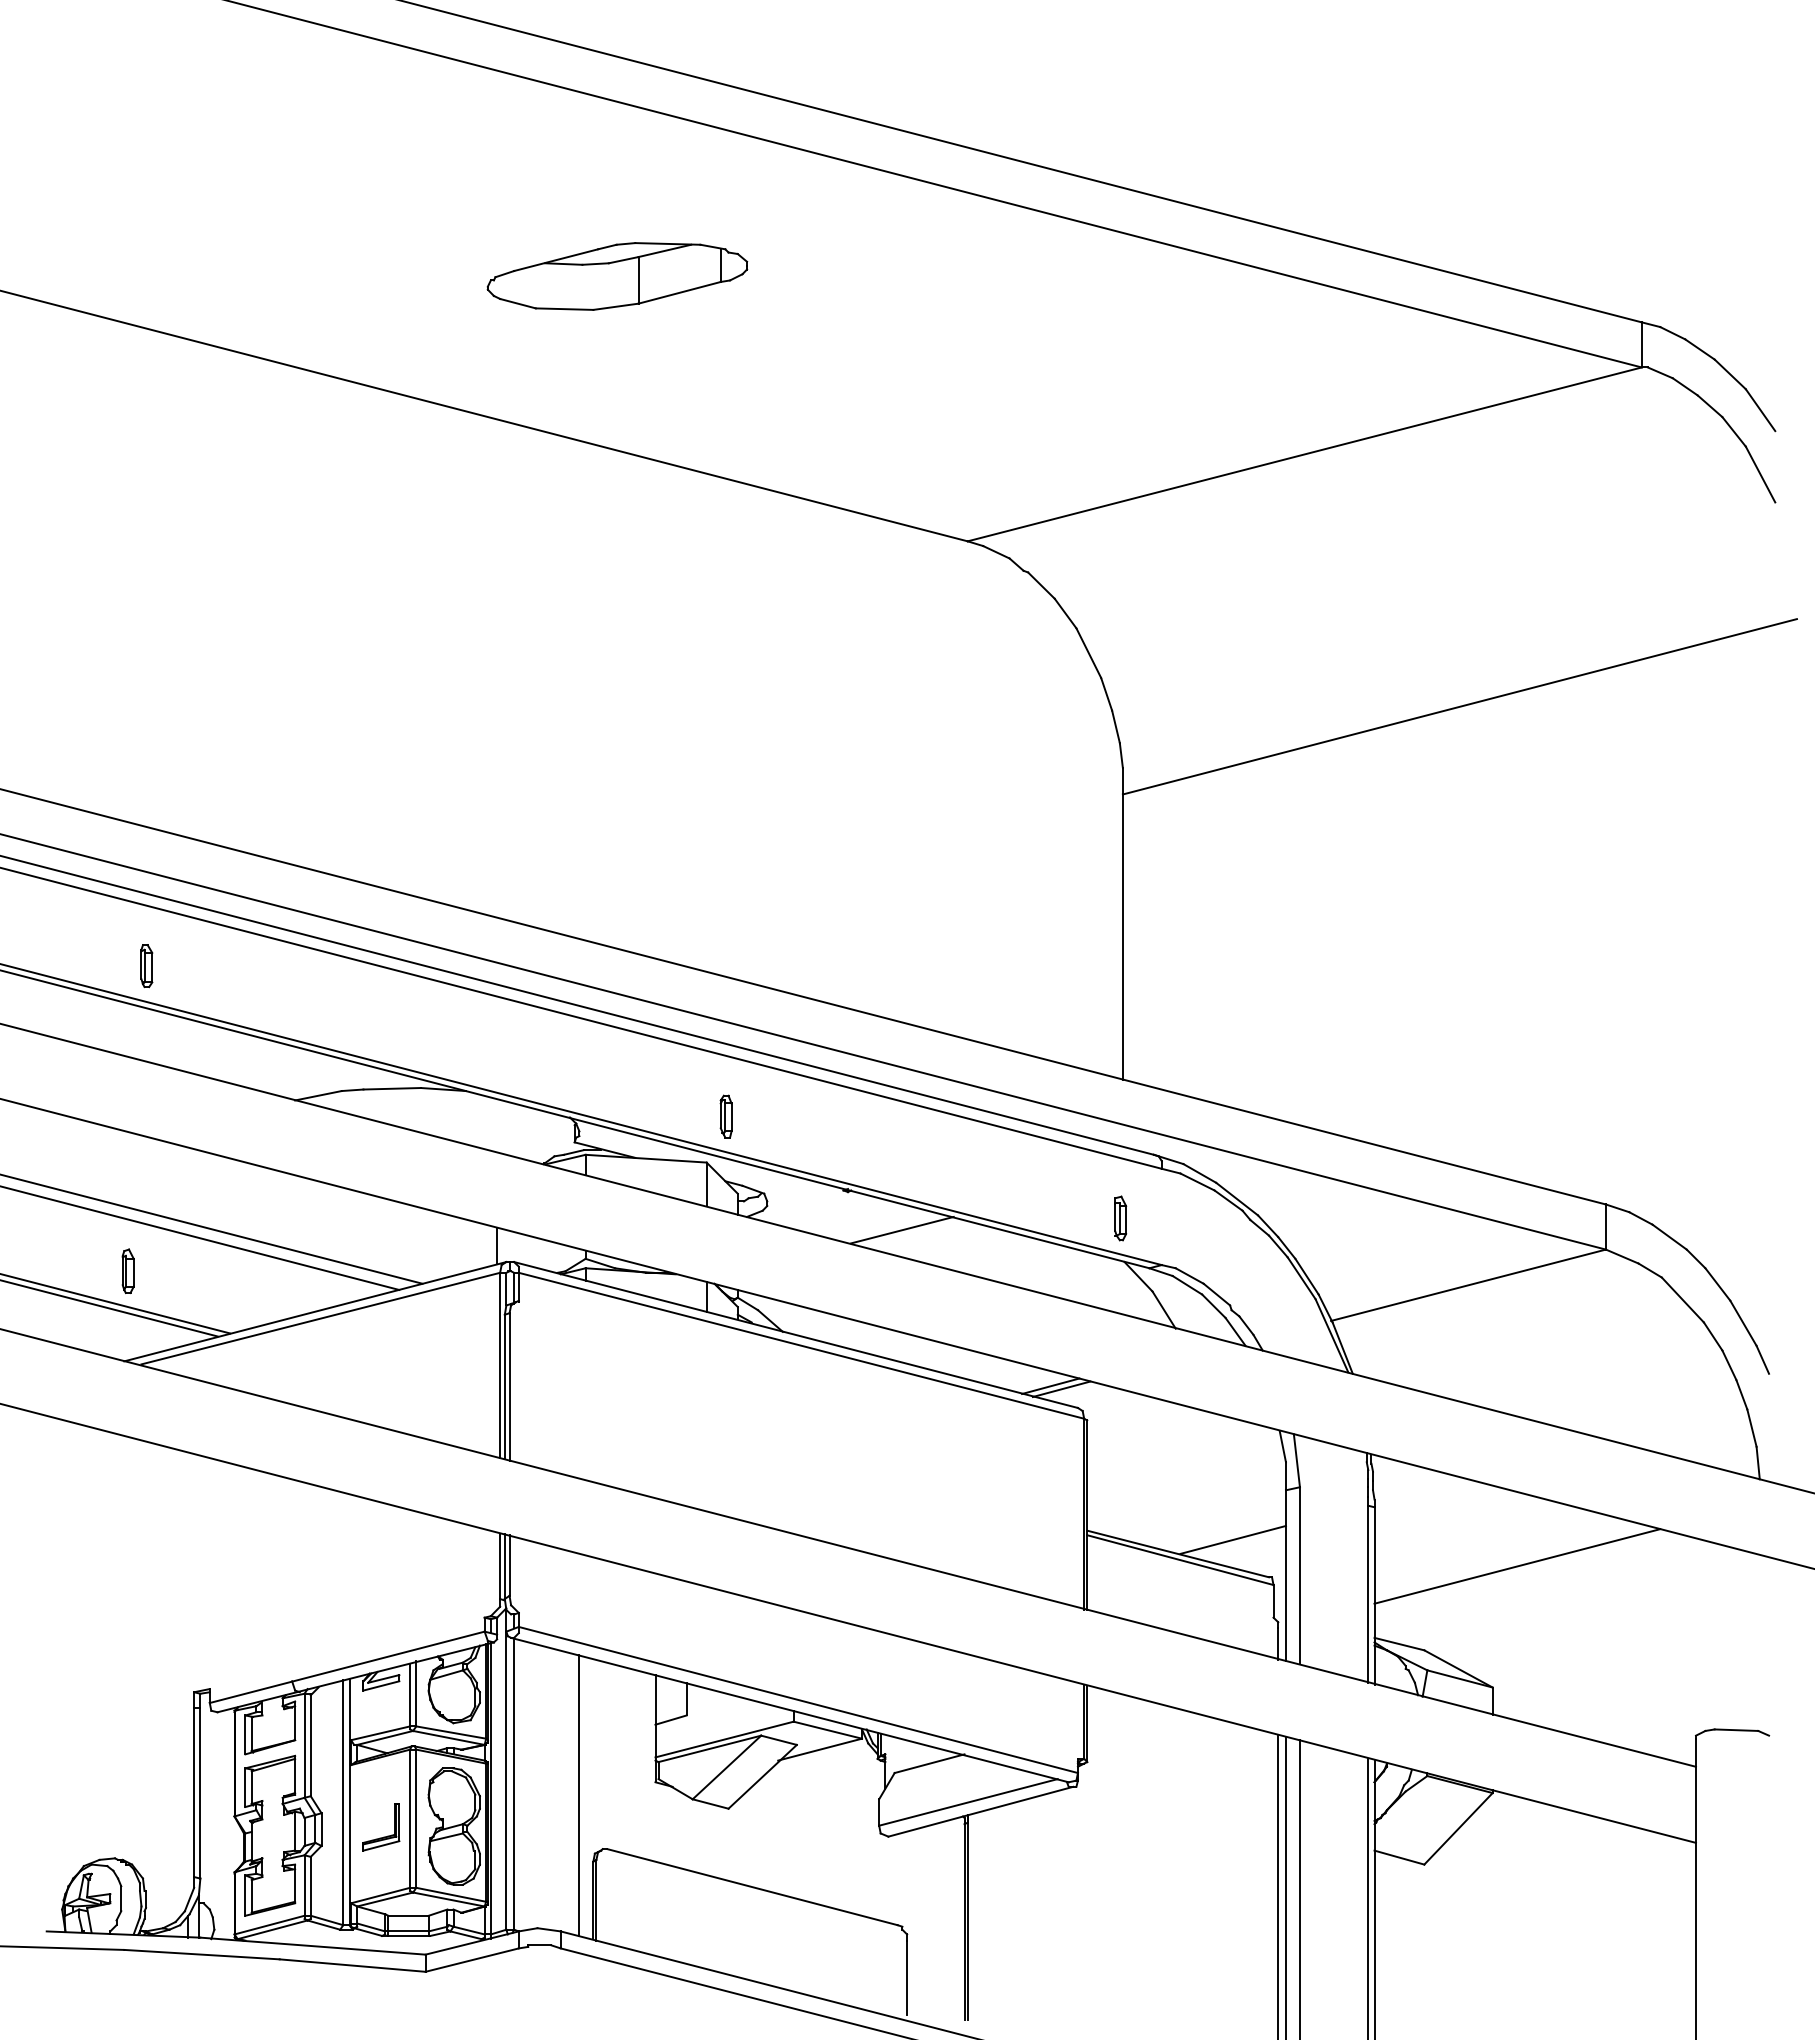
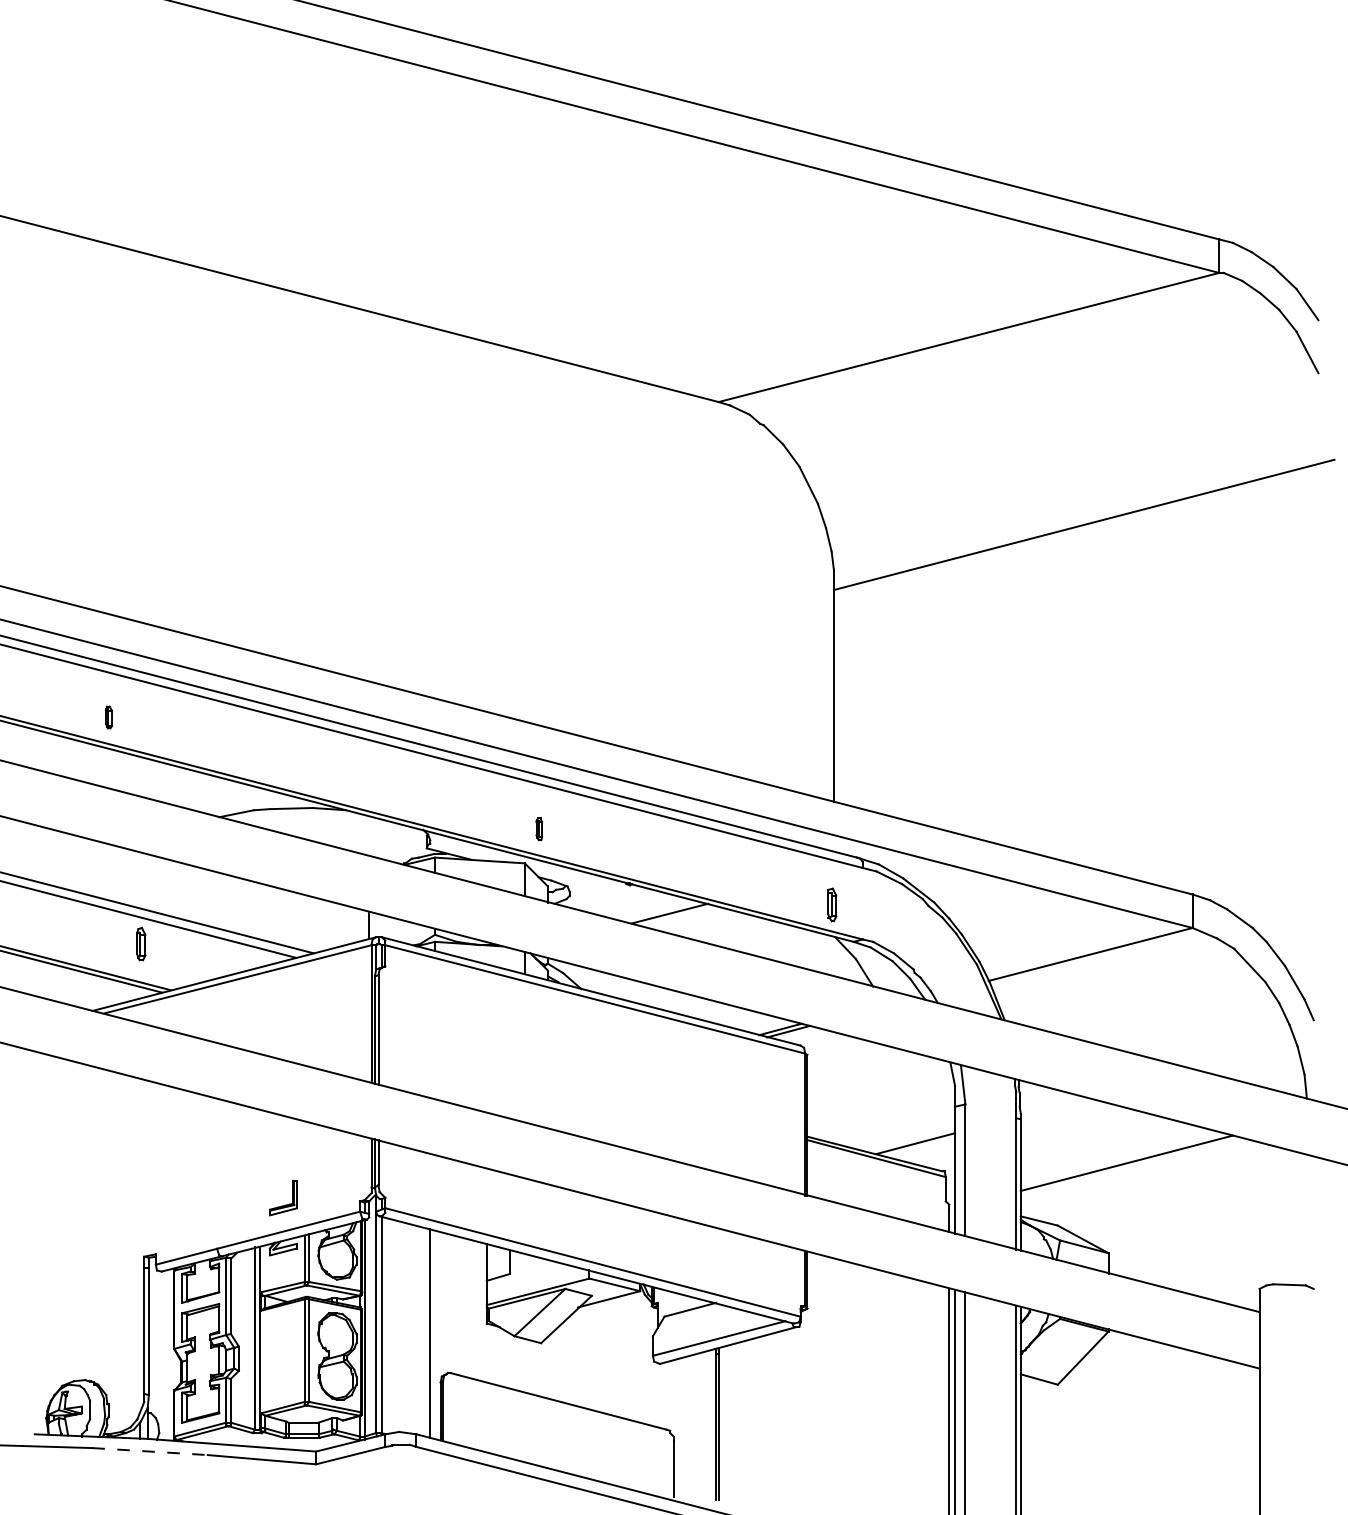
part: (617, 276) -> (458, 205), removed
part: (146, 966) -> (108, 717), size x0.7
part: (725, 1116) -> (538, 829), size x0.7
part: (127, 1270) -> (140, 943), moved
part: (383, 1836) -> (284, 1204), moved
line: (201, 1954) -> (149, 1451), solid -> dashed

